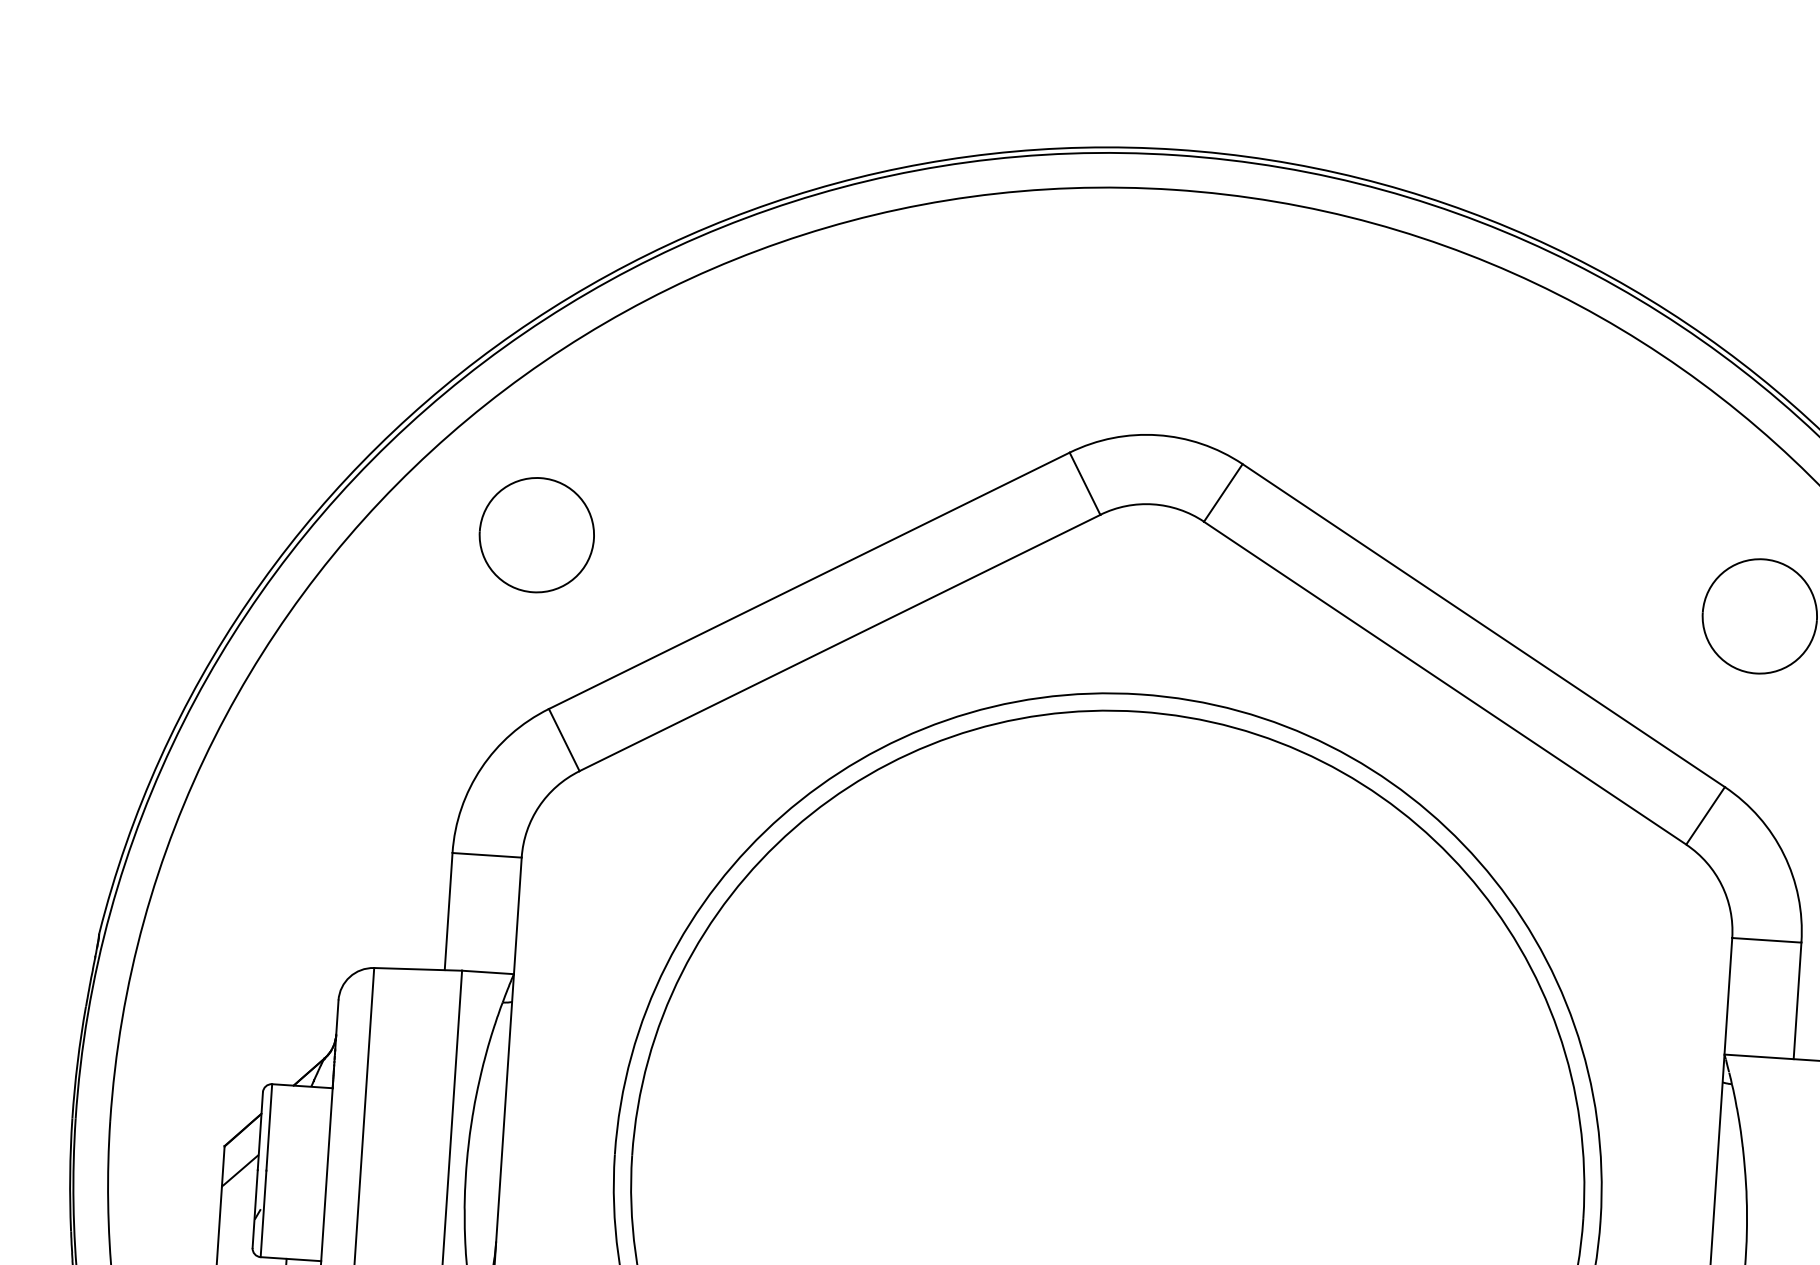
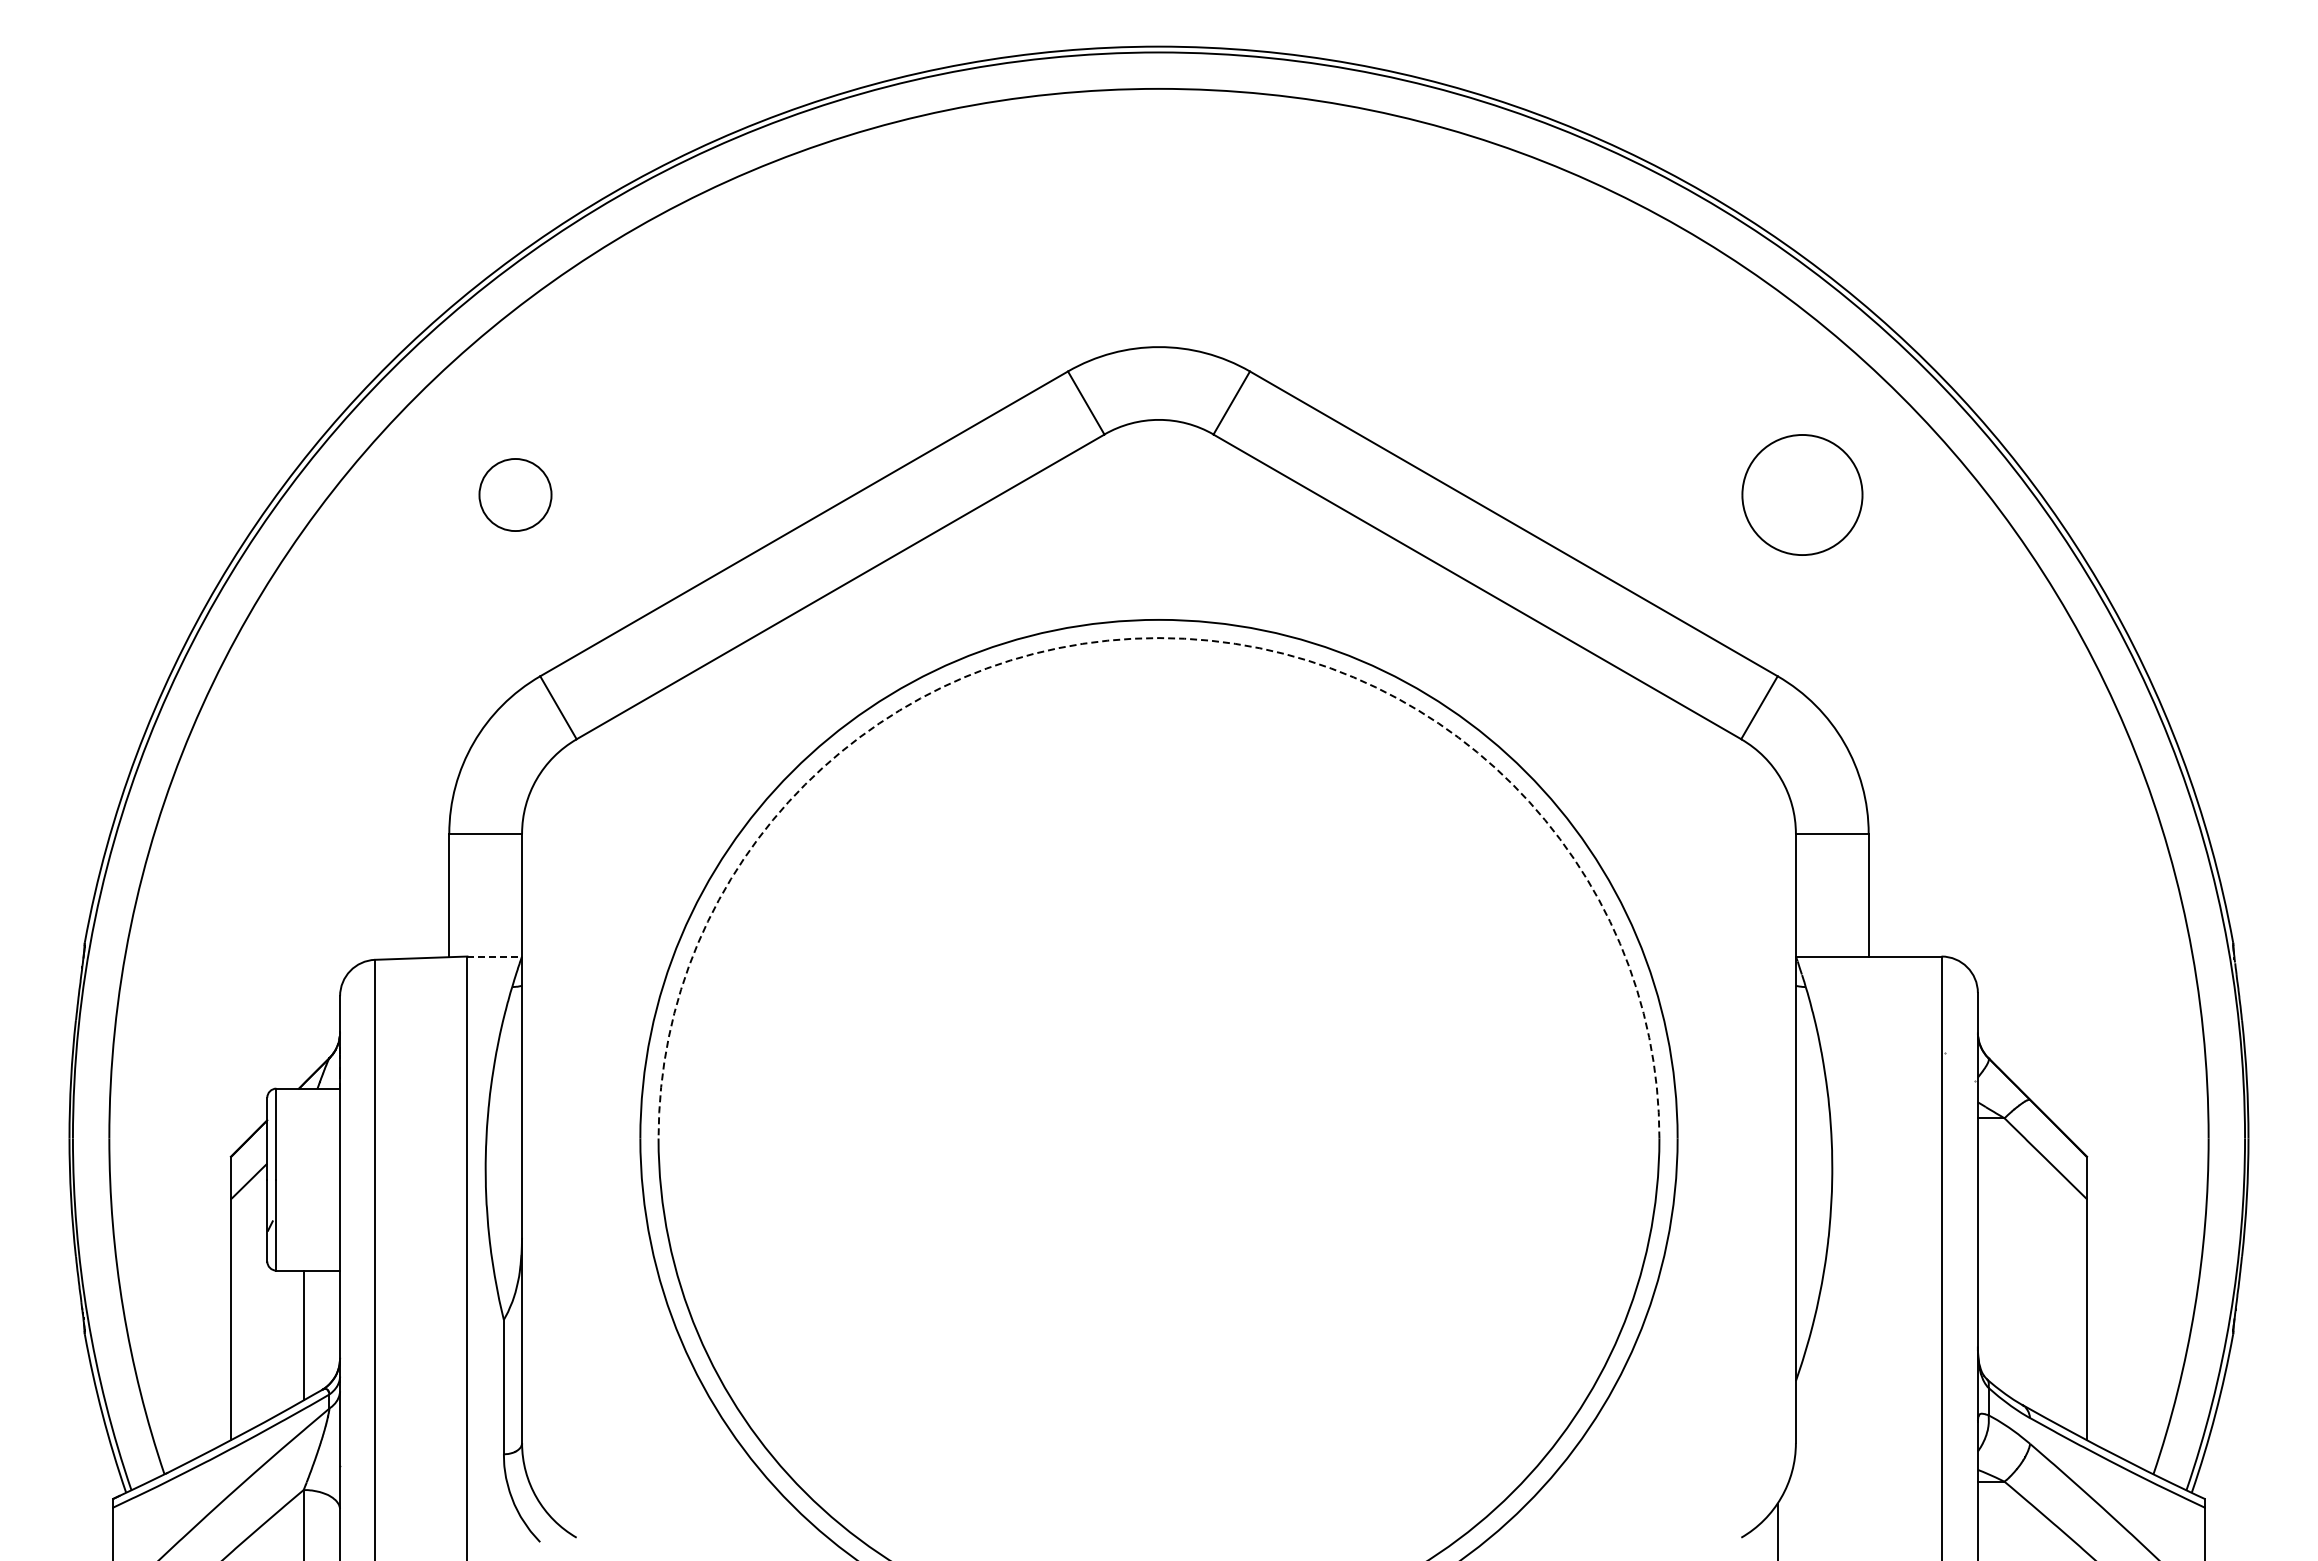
part: (536, 534) -> (515, 494), size x0.6
arc: (1139, 712) -> (1159, 638), solid -> dashed
line: (488, 972) -> (495, 956), solid -> dashed

